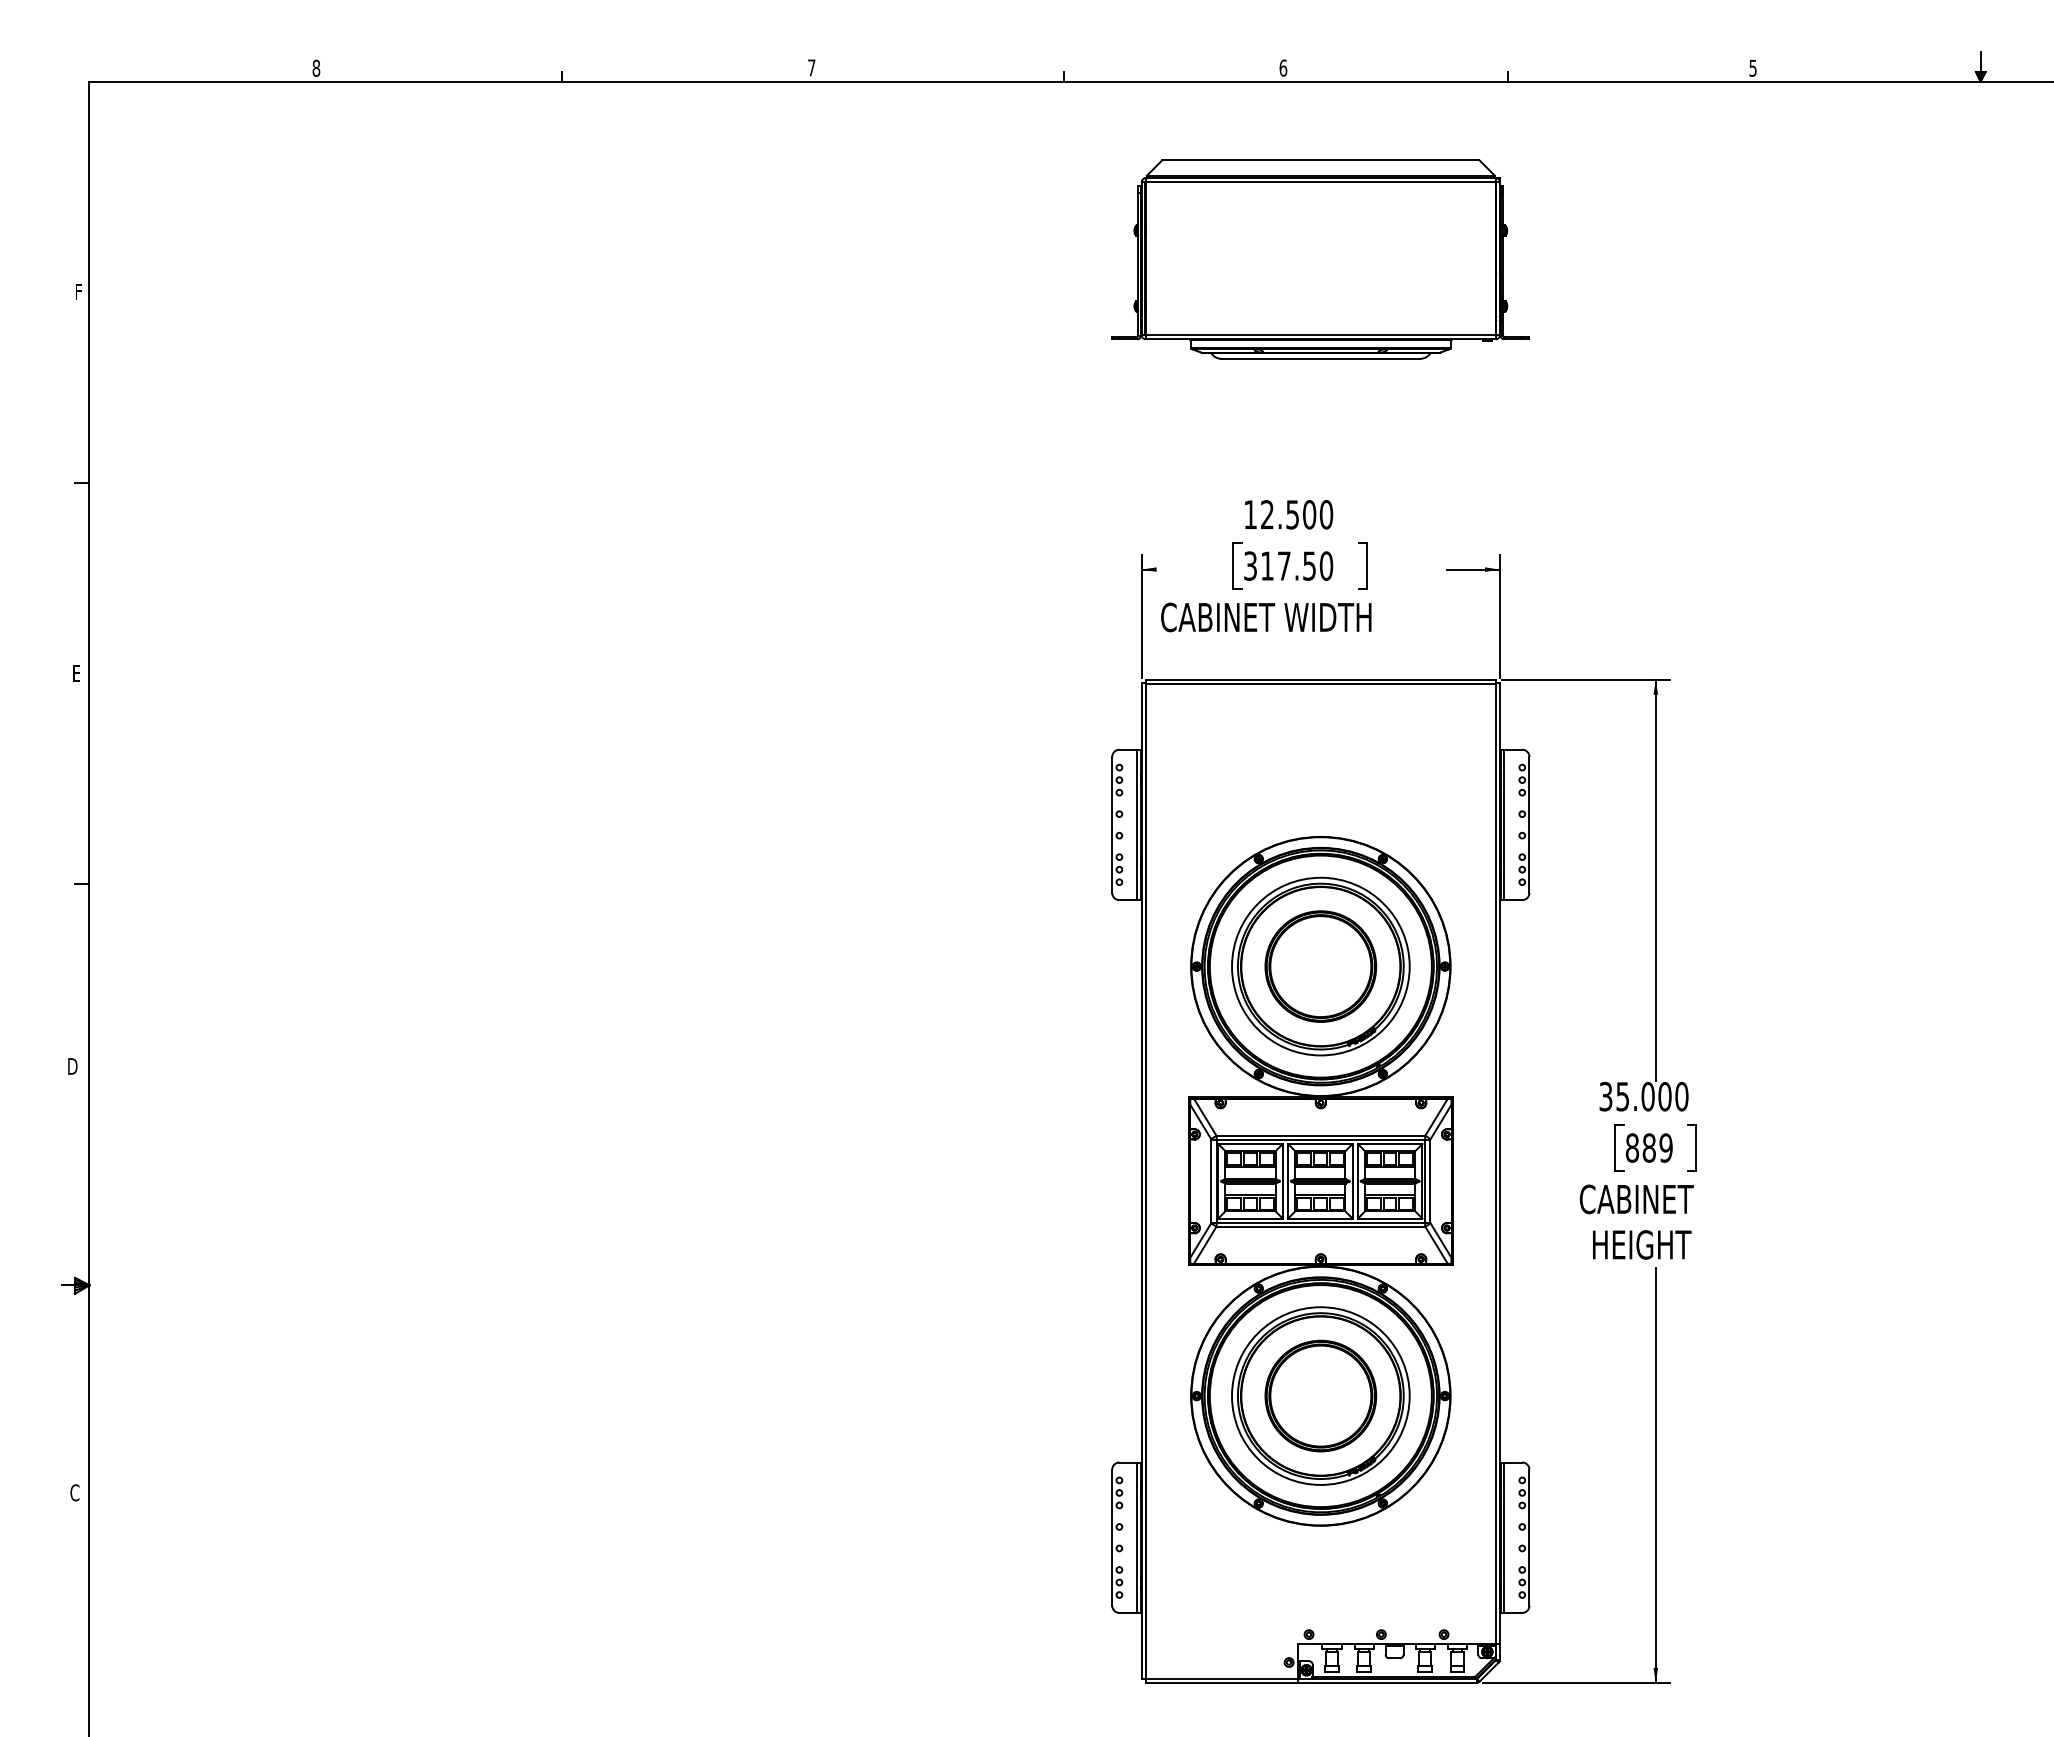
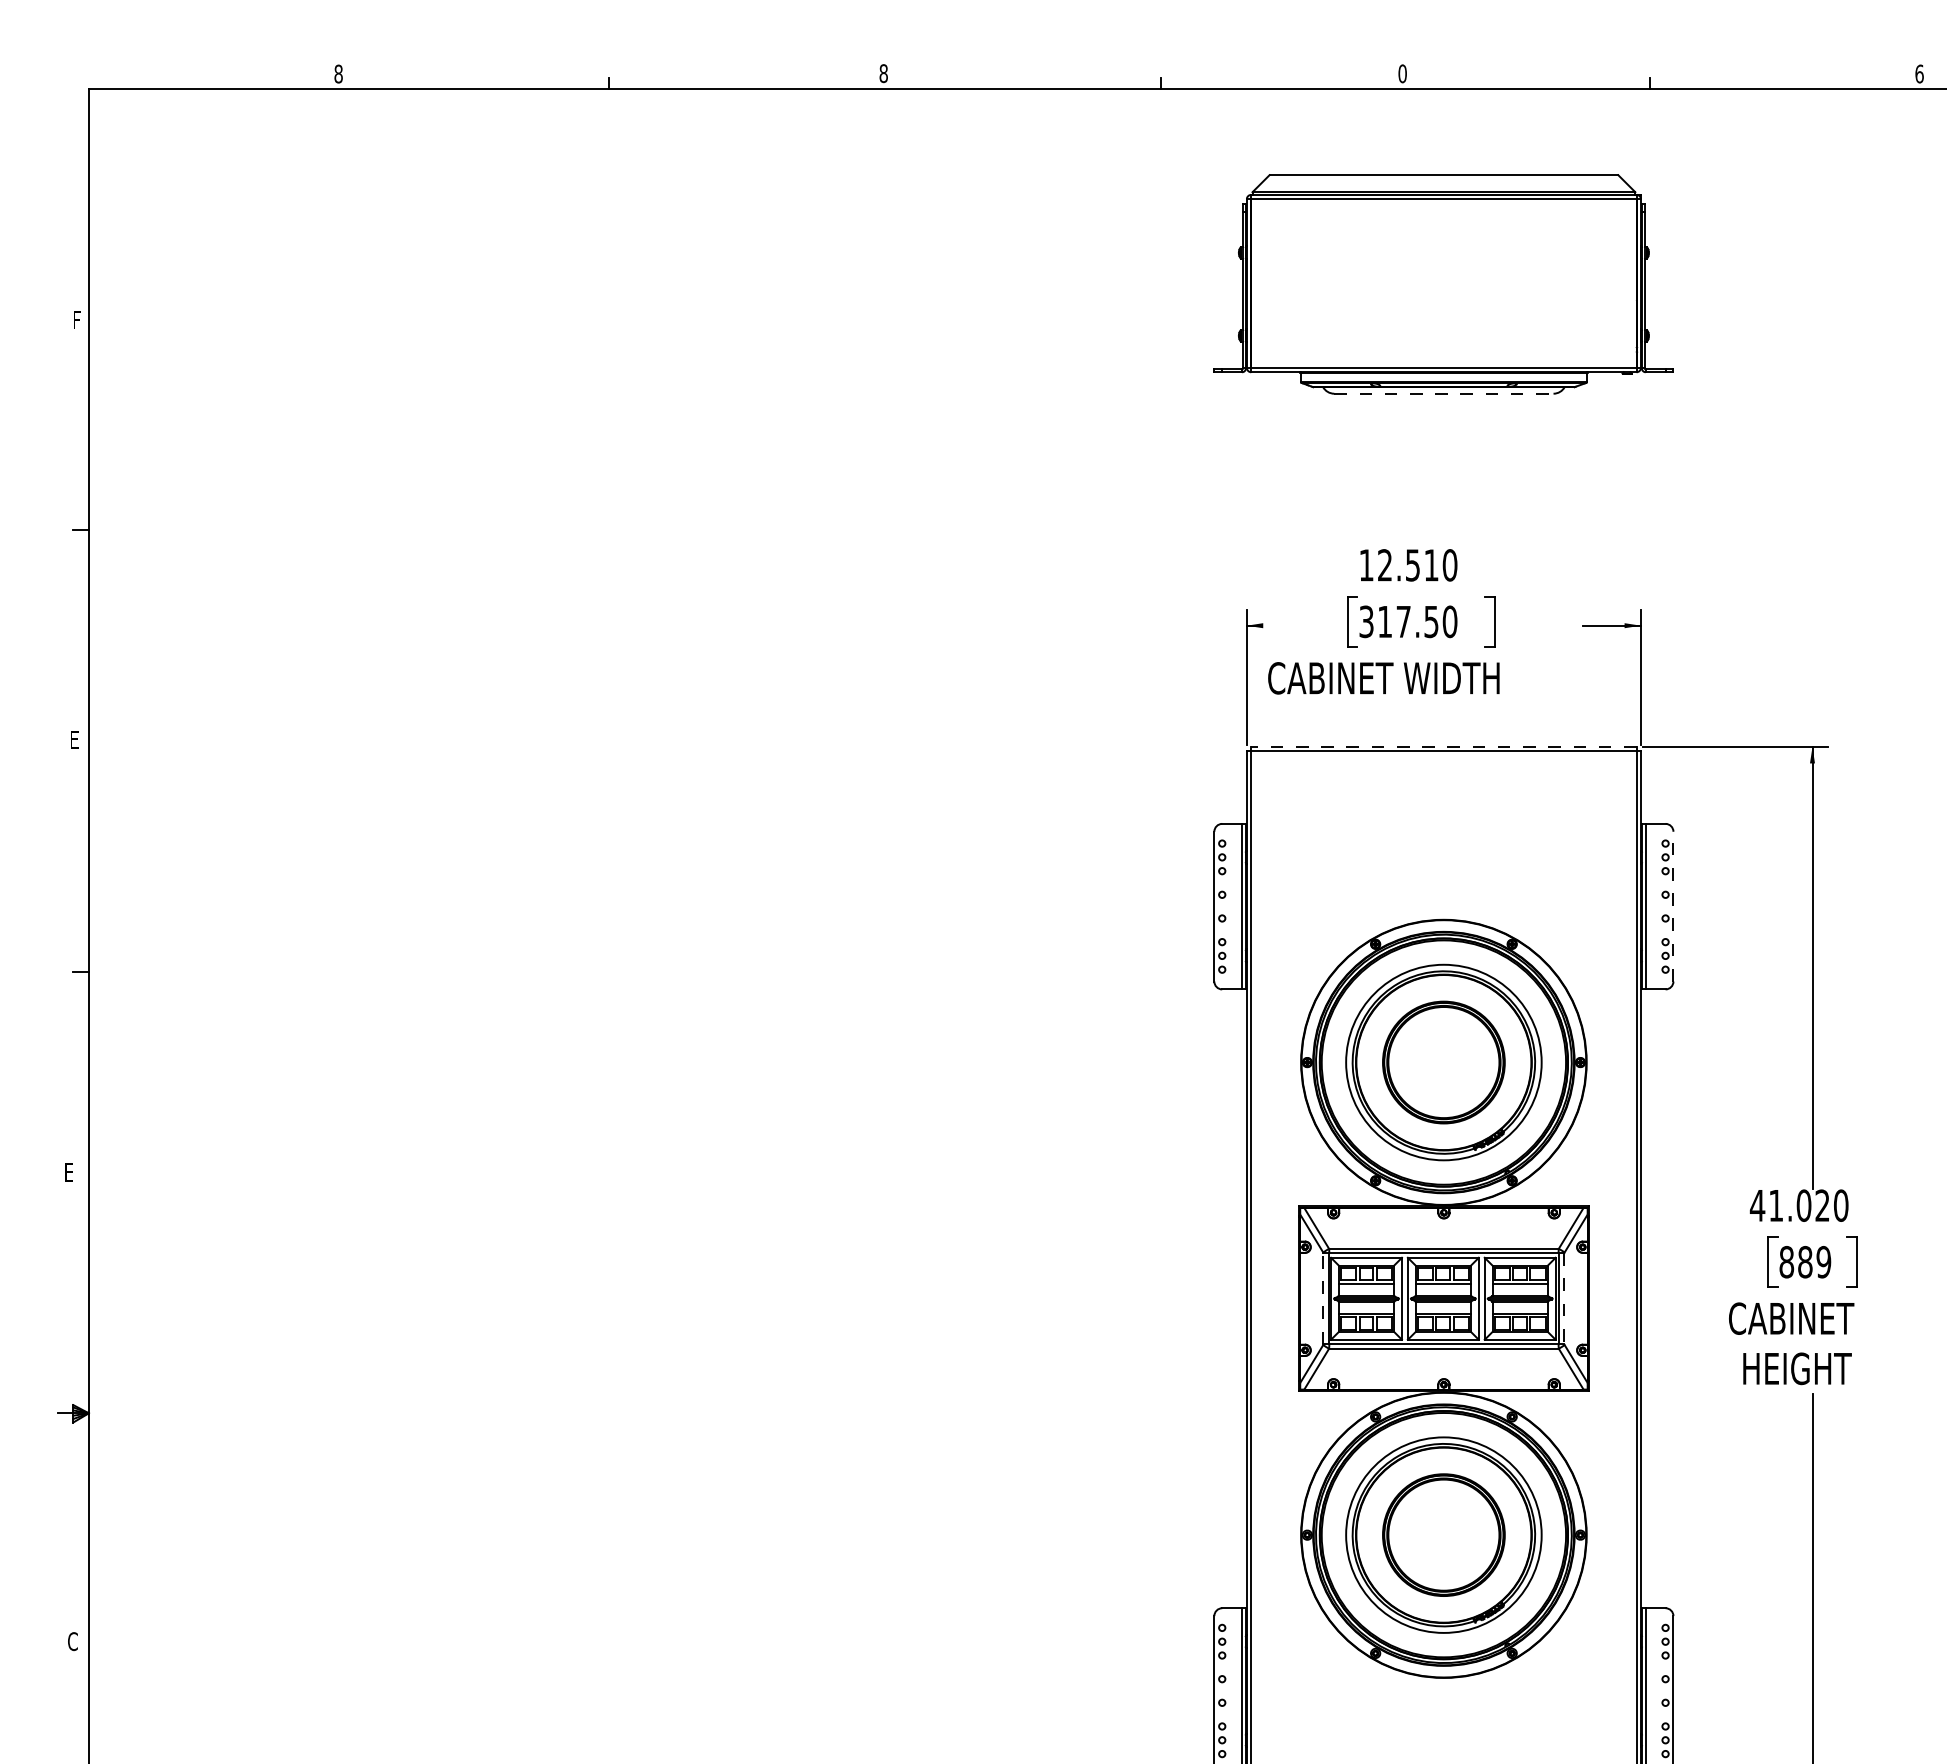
text: (811, 67) -> (883, 73), 7 -> 8
text: (1283, 67) -> (1402, 73), 6 -> 0
text: (1752, 67) -> (1918, 73), 5 -> 6
line: (1320, 358) -> (1443, 393), solid -> dashed
text: (1309, 514) -> (1431, 565), 12.500 -> 12.510
line: (1320, 679) -> (1443, 746), solid -> dashed
line: (1529, 824) -> (1673, 906), solid -> dashed
text: (72, 1066) -> (70, 1172), D -> E
text: (1635, 1096) -> (1790, 1205), 35.000 -> 41.020
line: (1211, 1180) -> (1323, 1297), solid -> dashed
line: (1430, 1181) -> (1564, 1299), solid -> dashed

